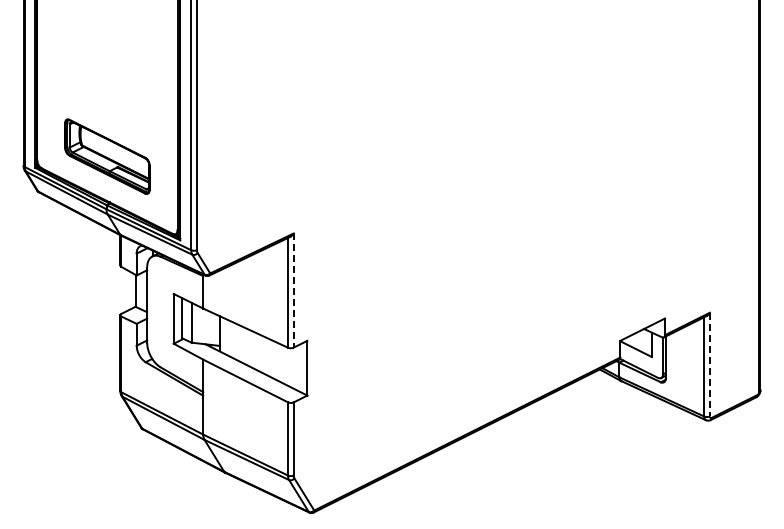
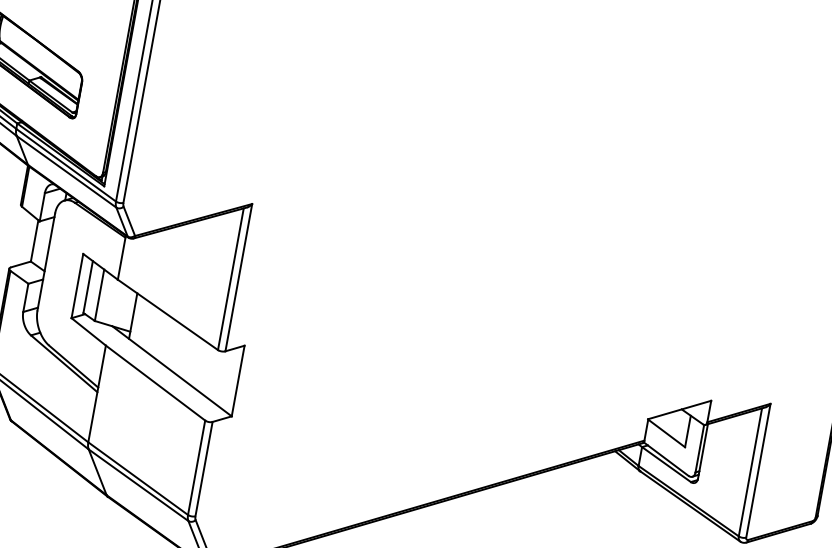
line: (293, 291) -> (238, 278), dashed -> solid
line: (709, 364) -> (757, 470), dashed -> solid

